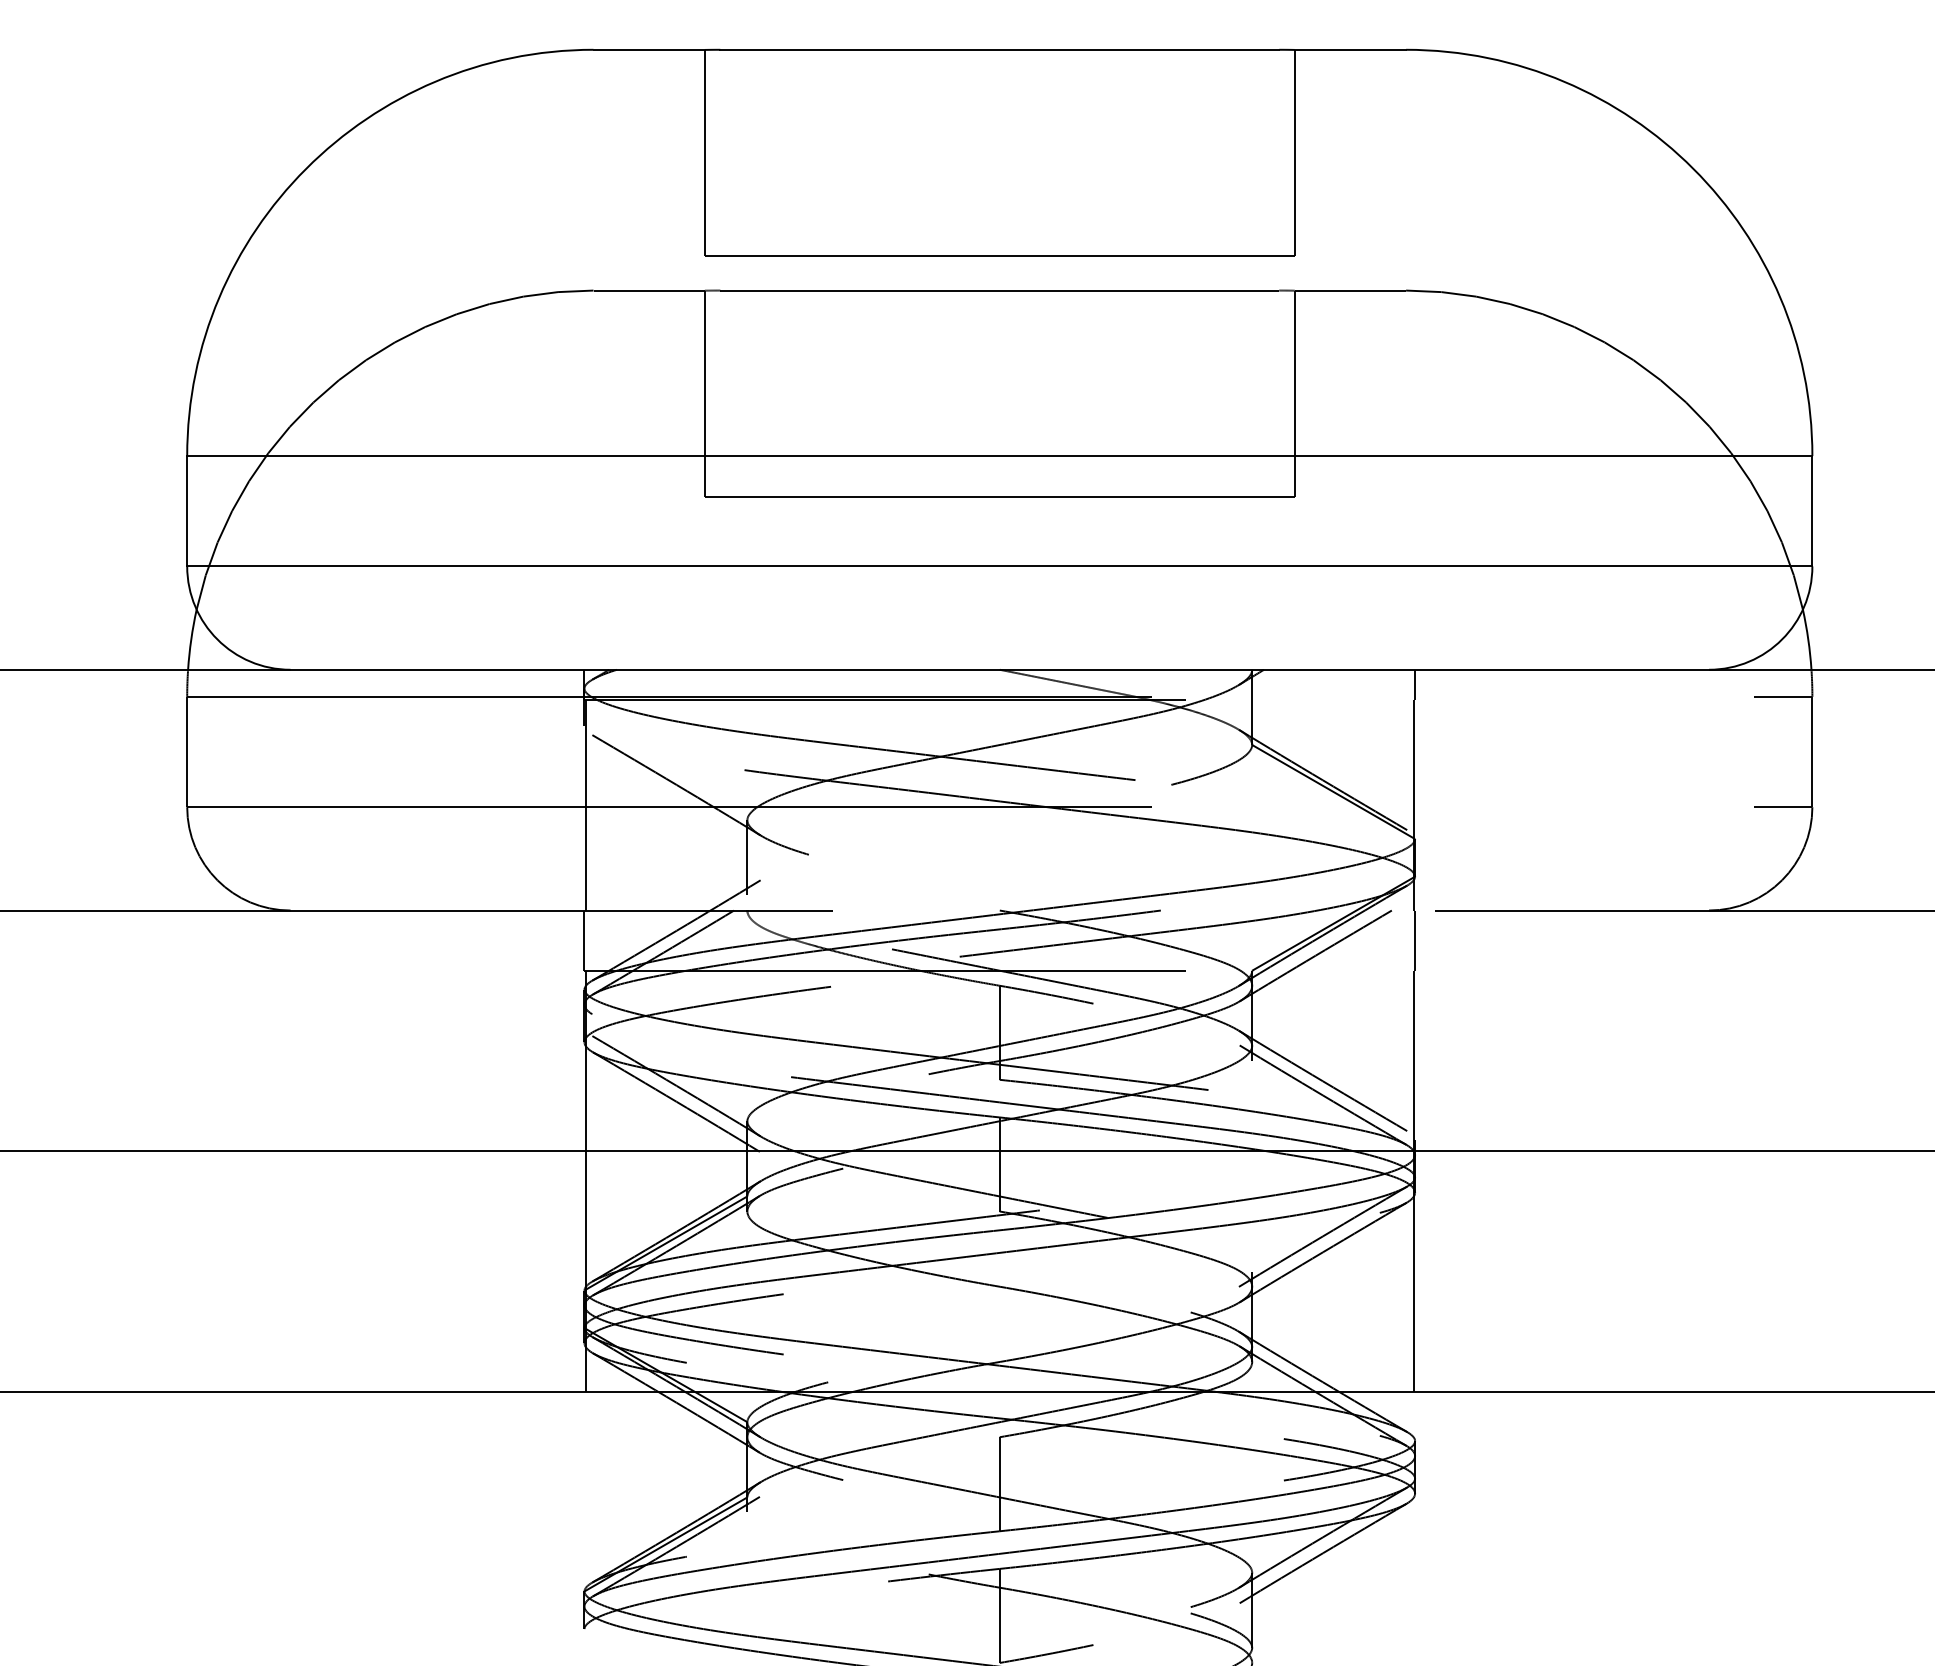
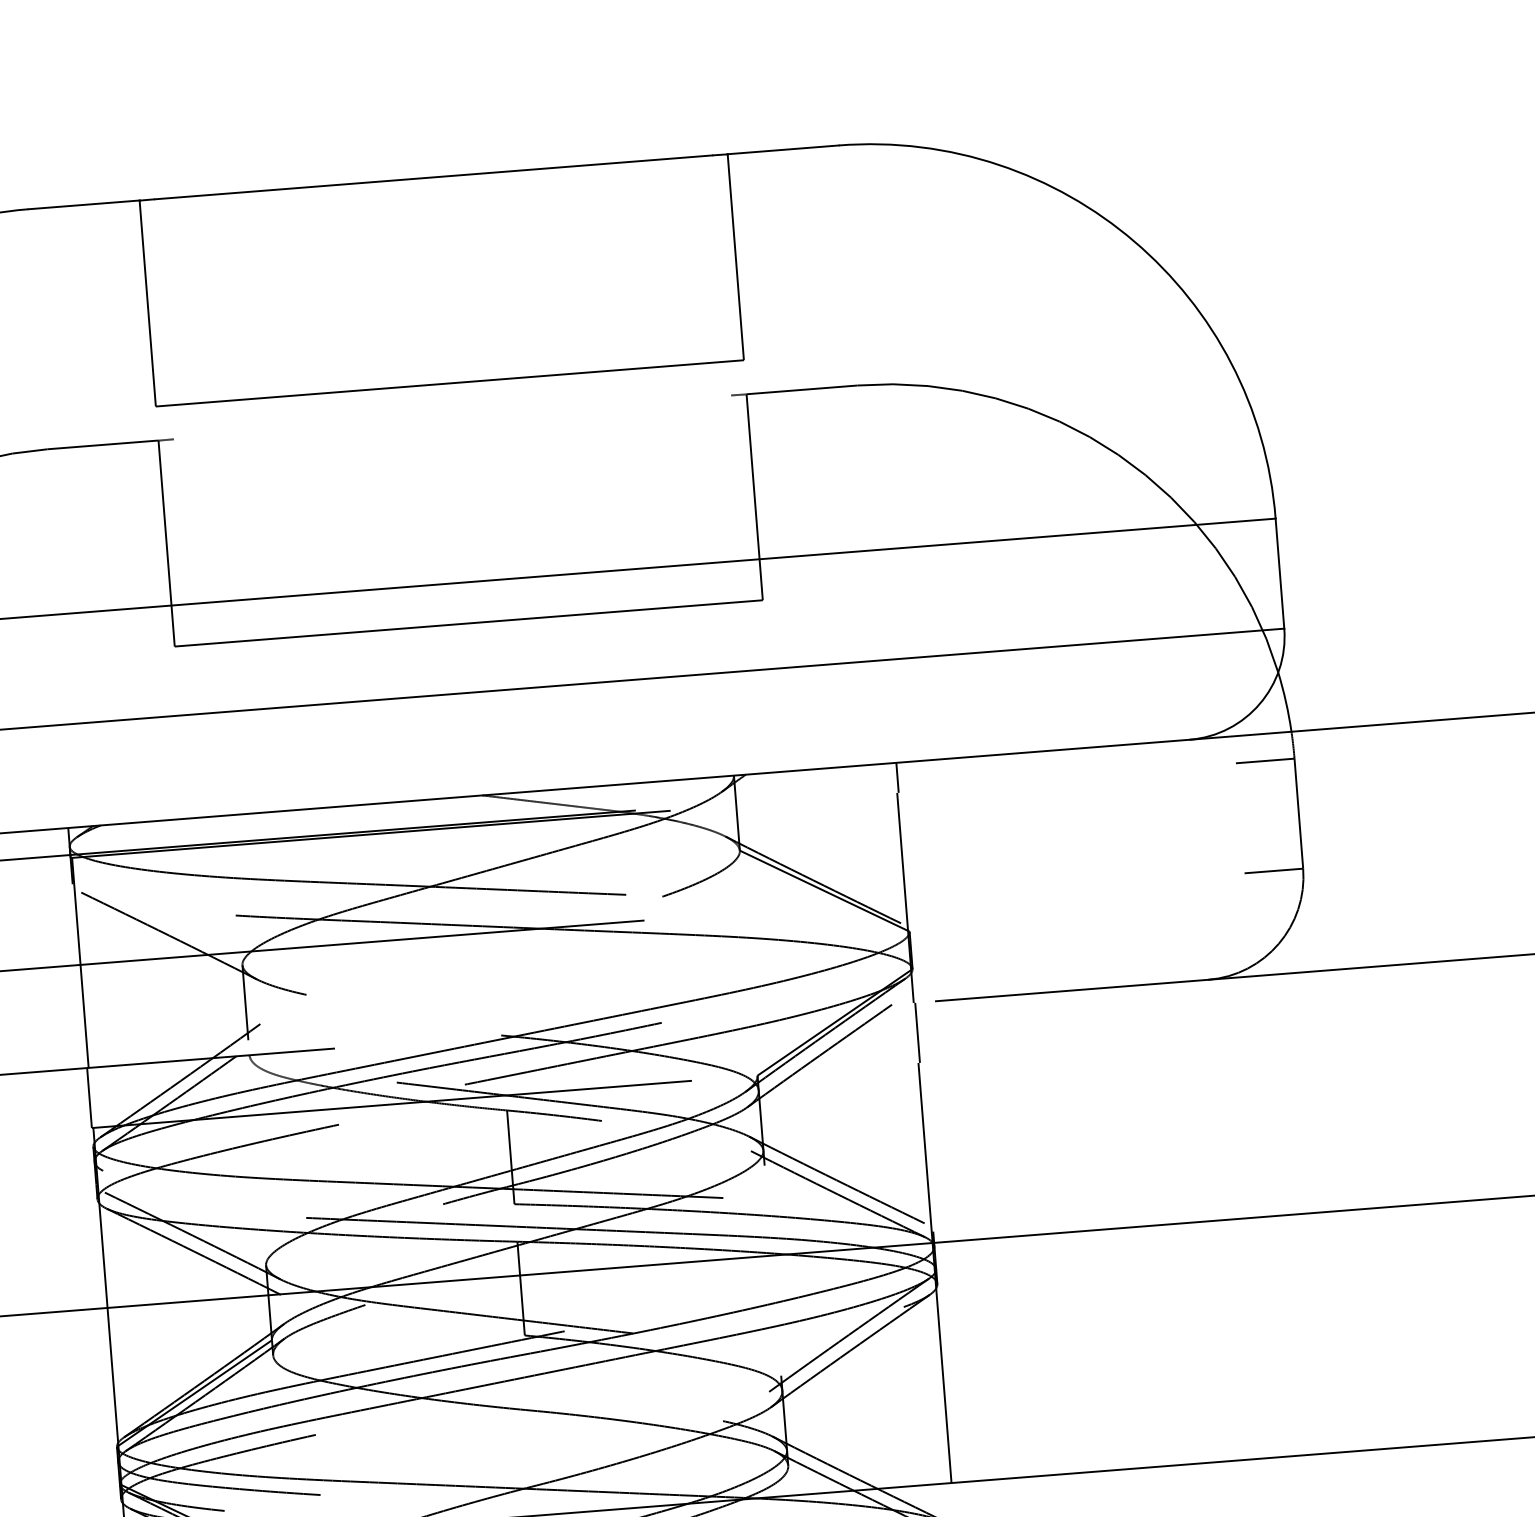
line: (999, 290) -> (452, 417), removed

